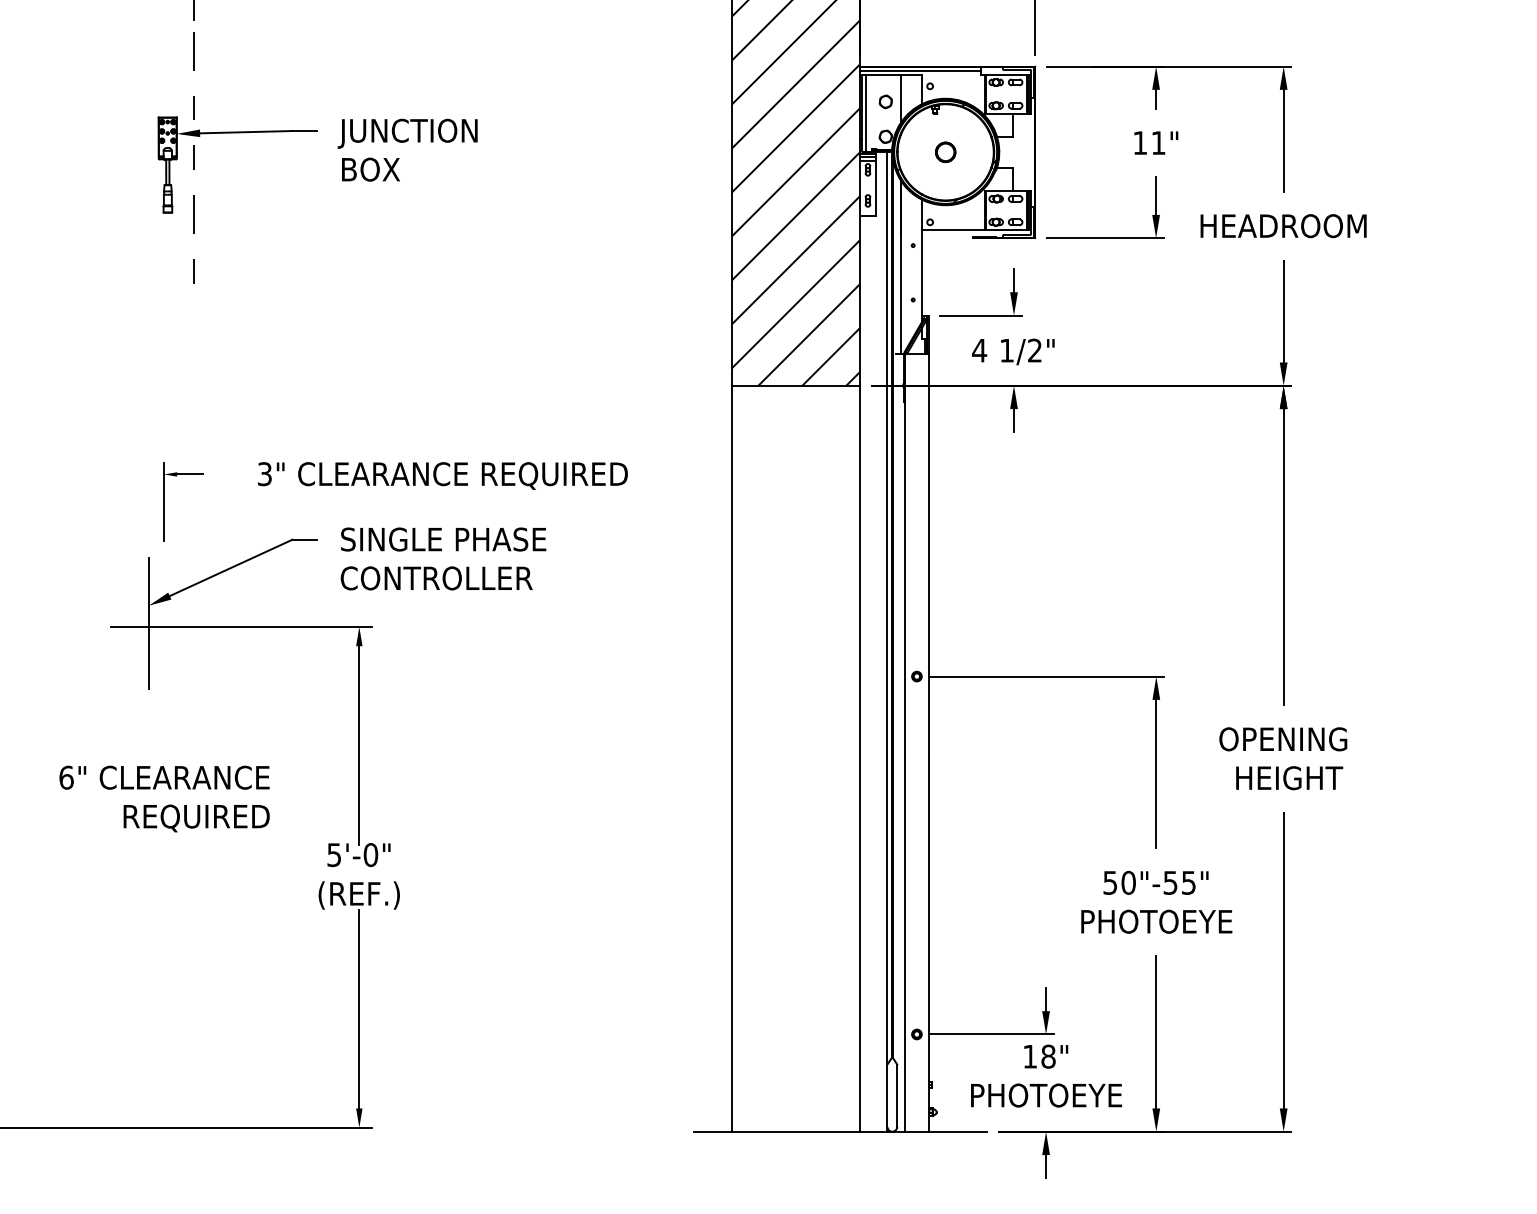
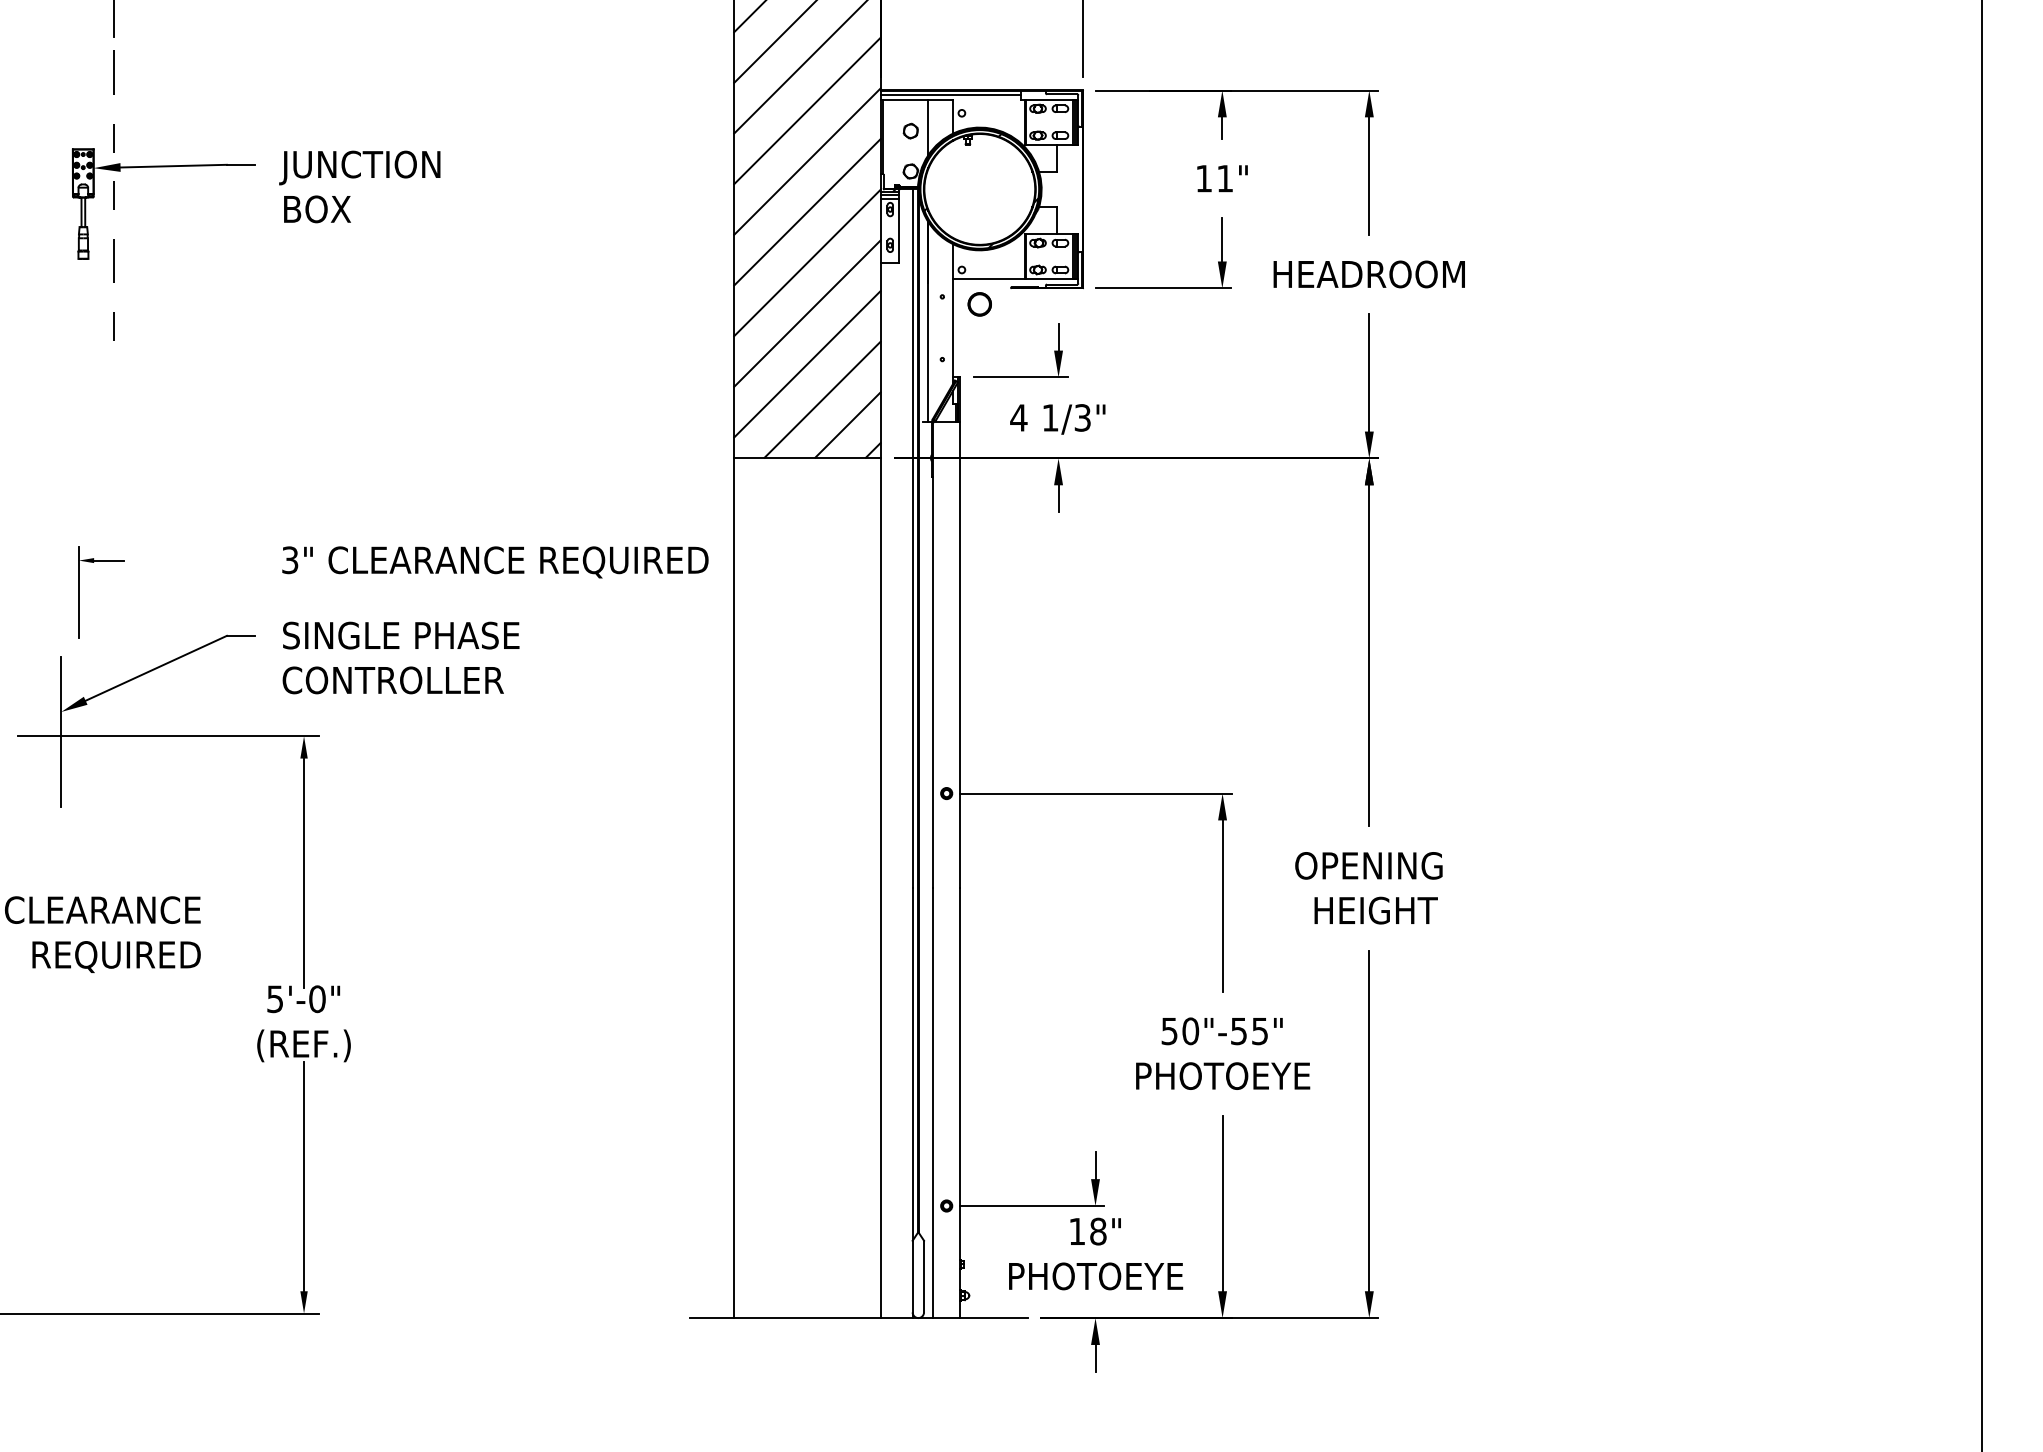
line: (865, 112) -> (887, 143), removed
circle: (945, 152) -> (979, 304), moved
text: (1034, 350) -> (1082, 417), 1/2" -> 1/3"
text: (443, 476) -> (495, 562), moved

